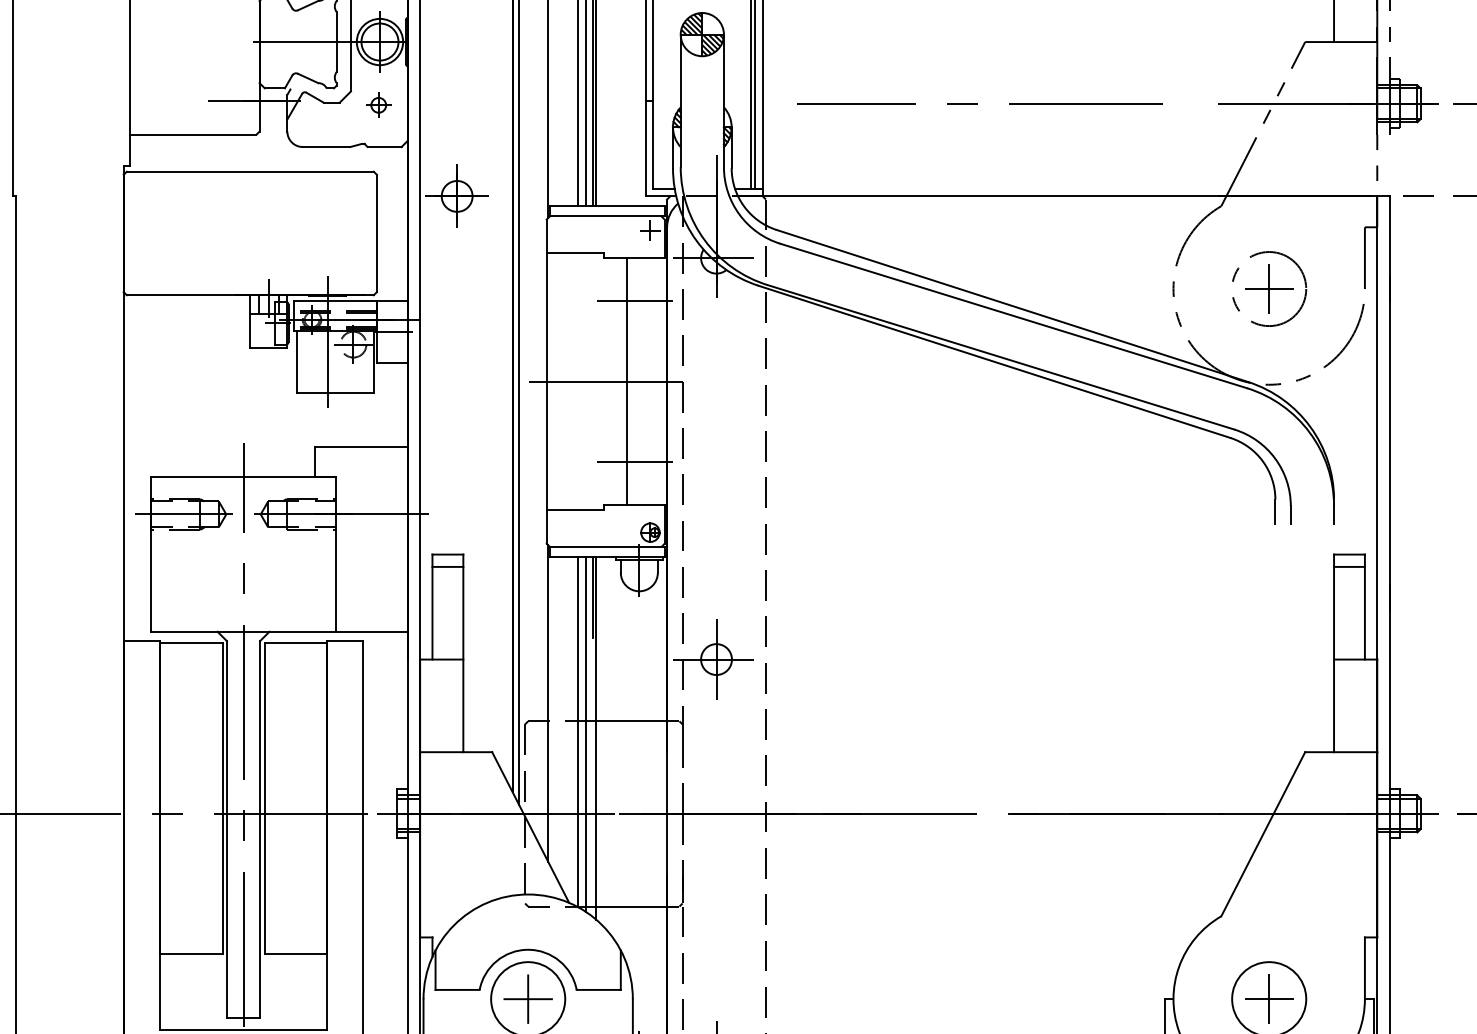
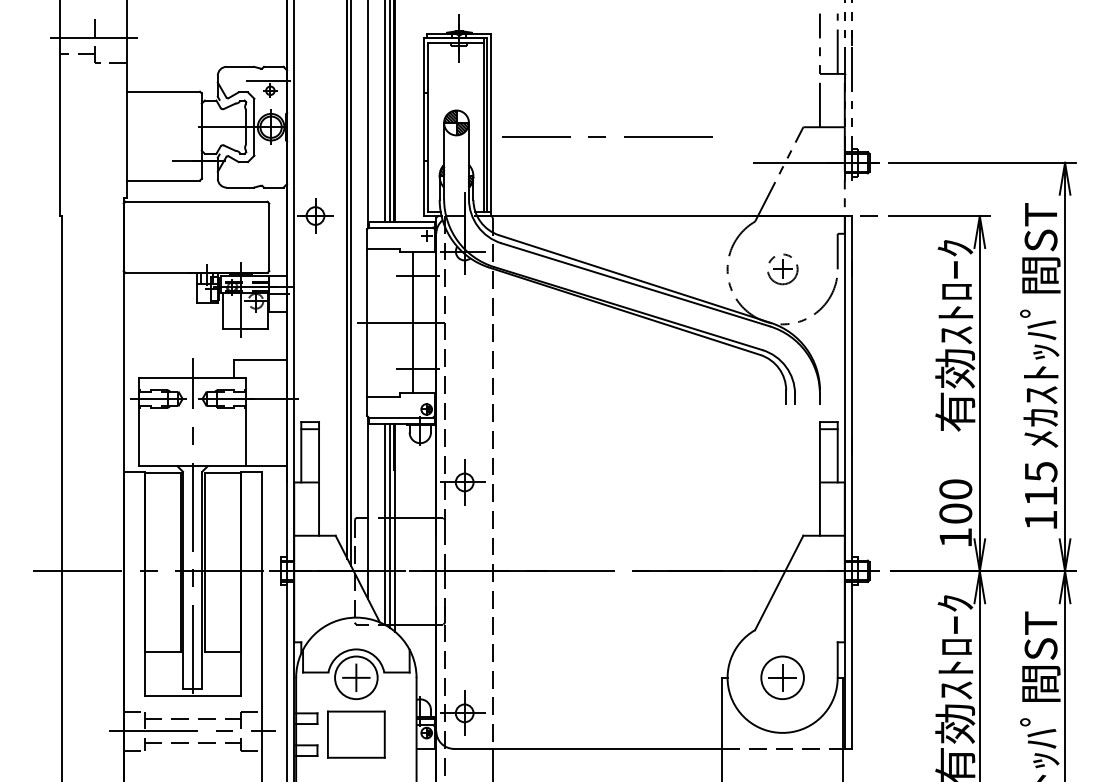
line: (976, 103) -> (605, 136), moved
part: (378, 105) -> (270, 163), removed
part: (1268, 289) -> (782, 269), size x0.7

